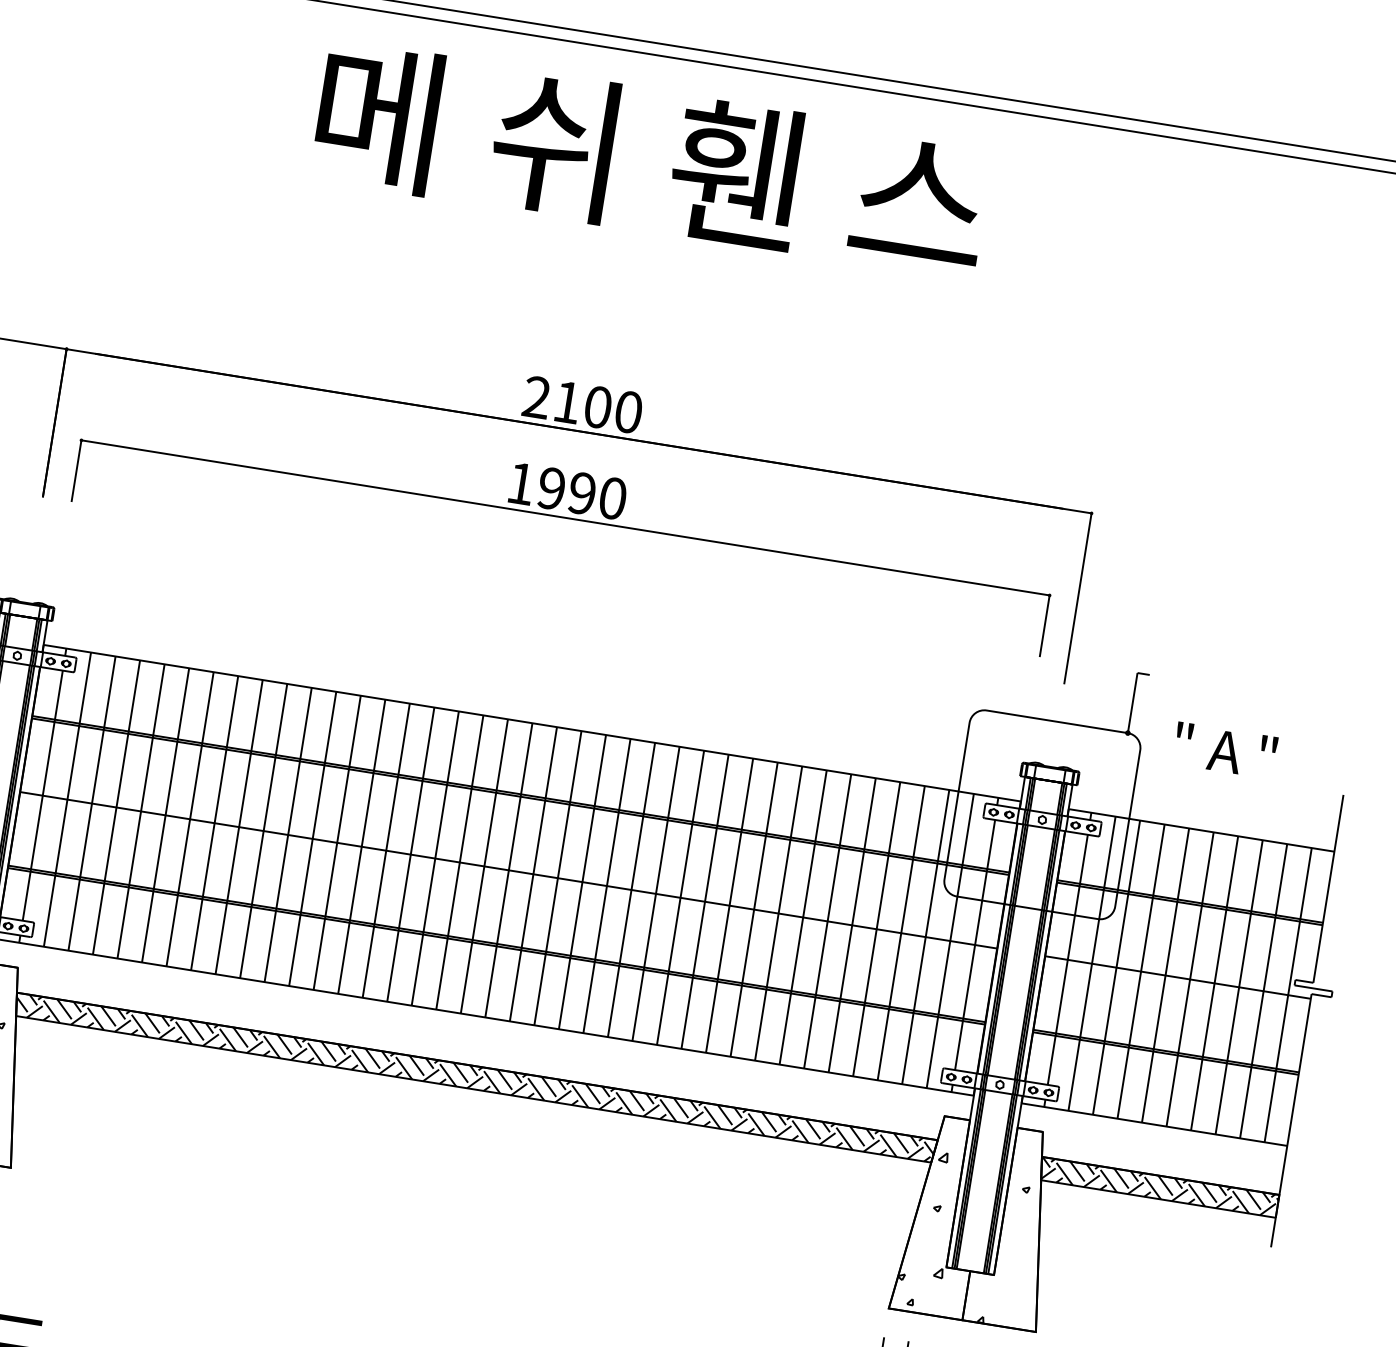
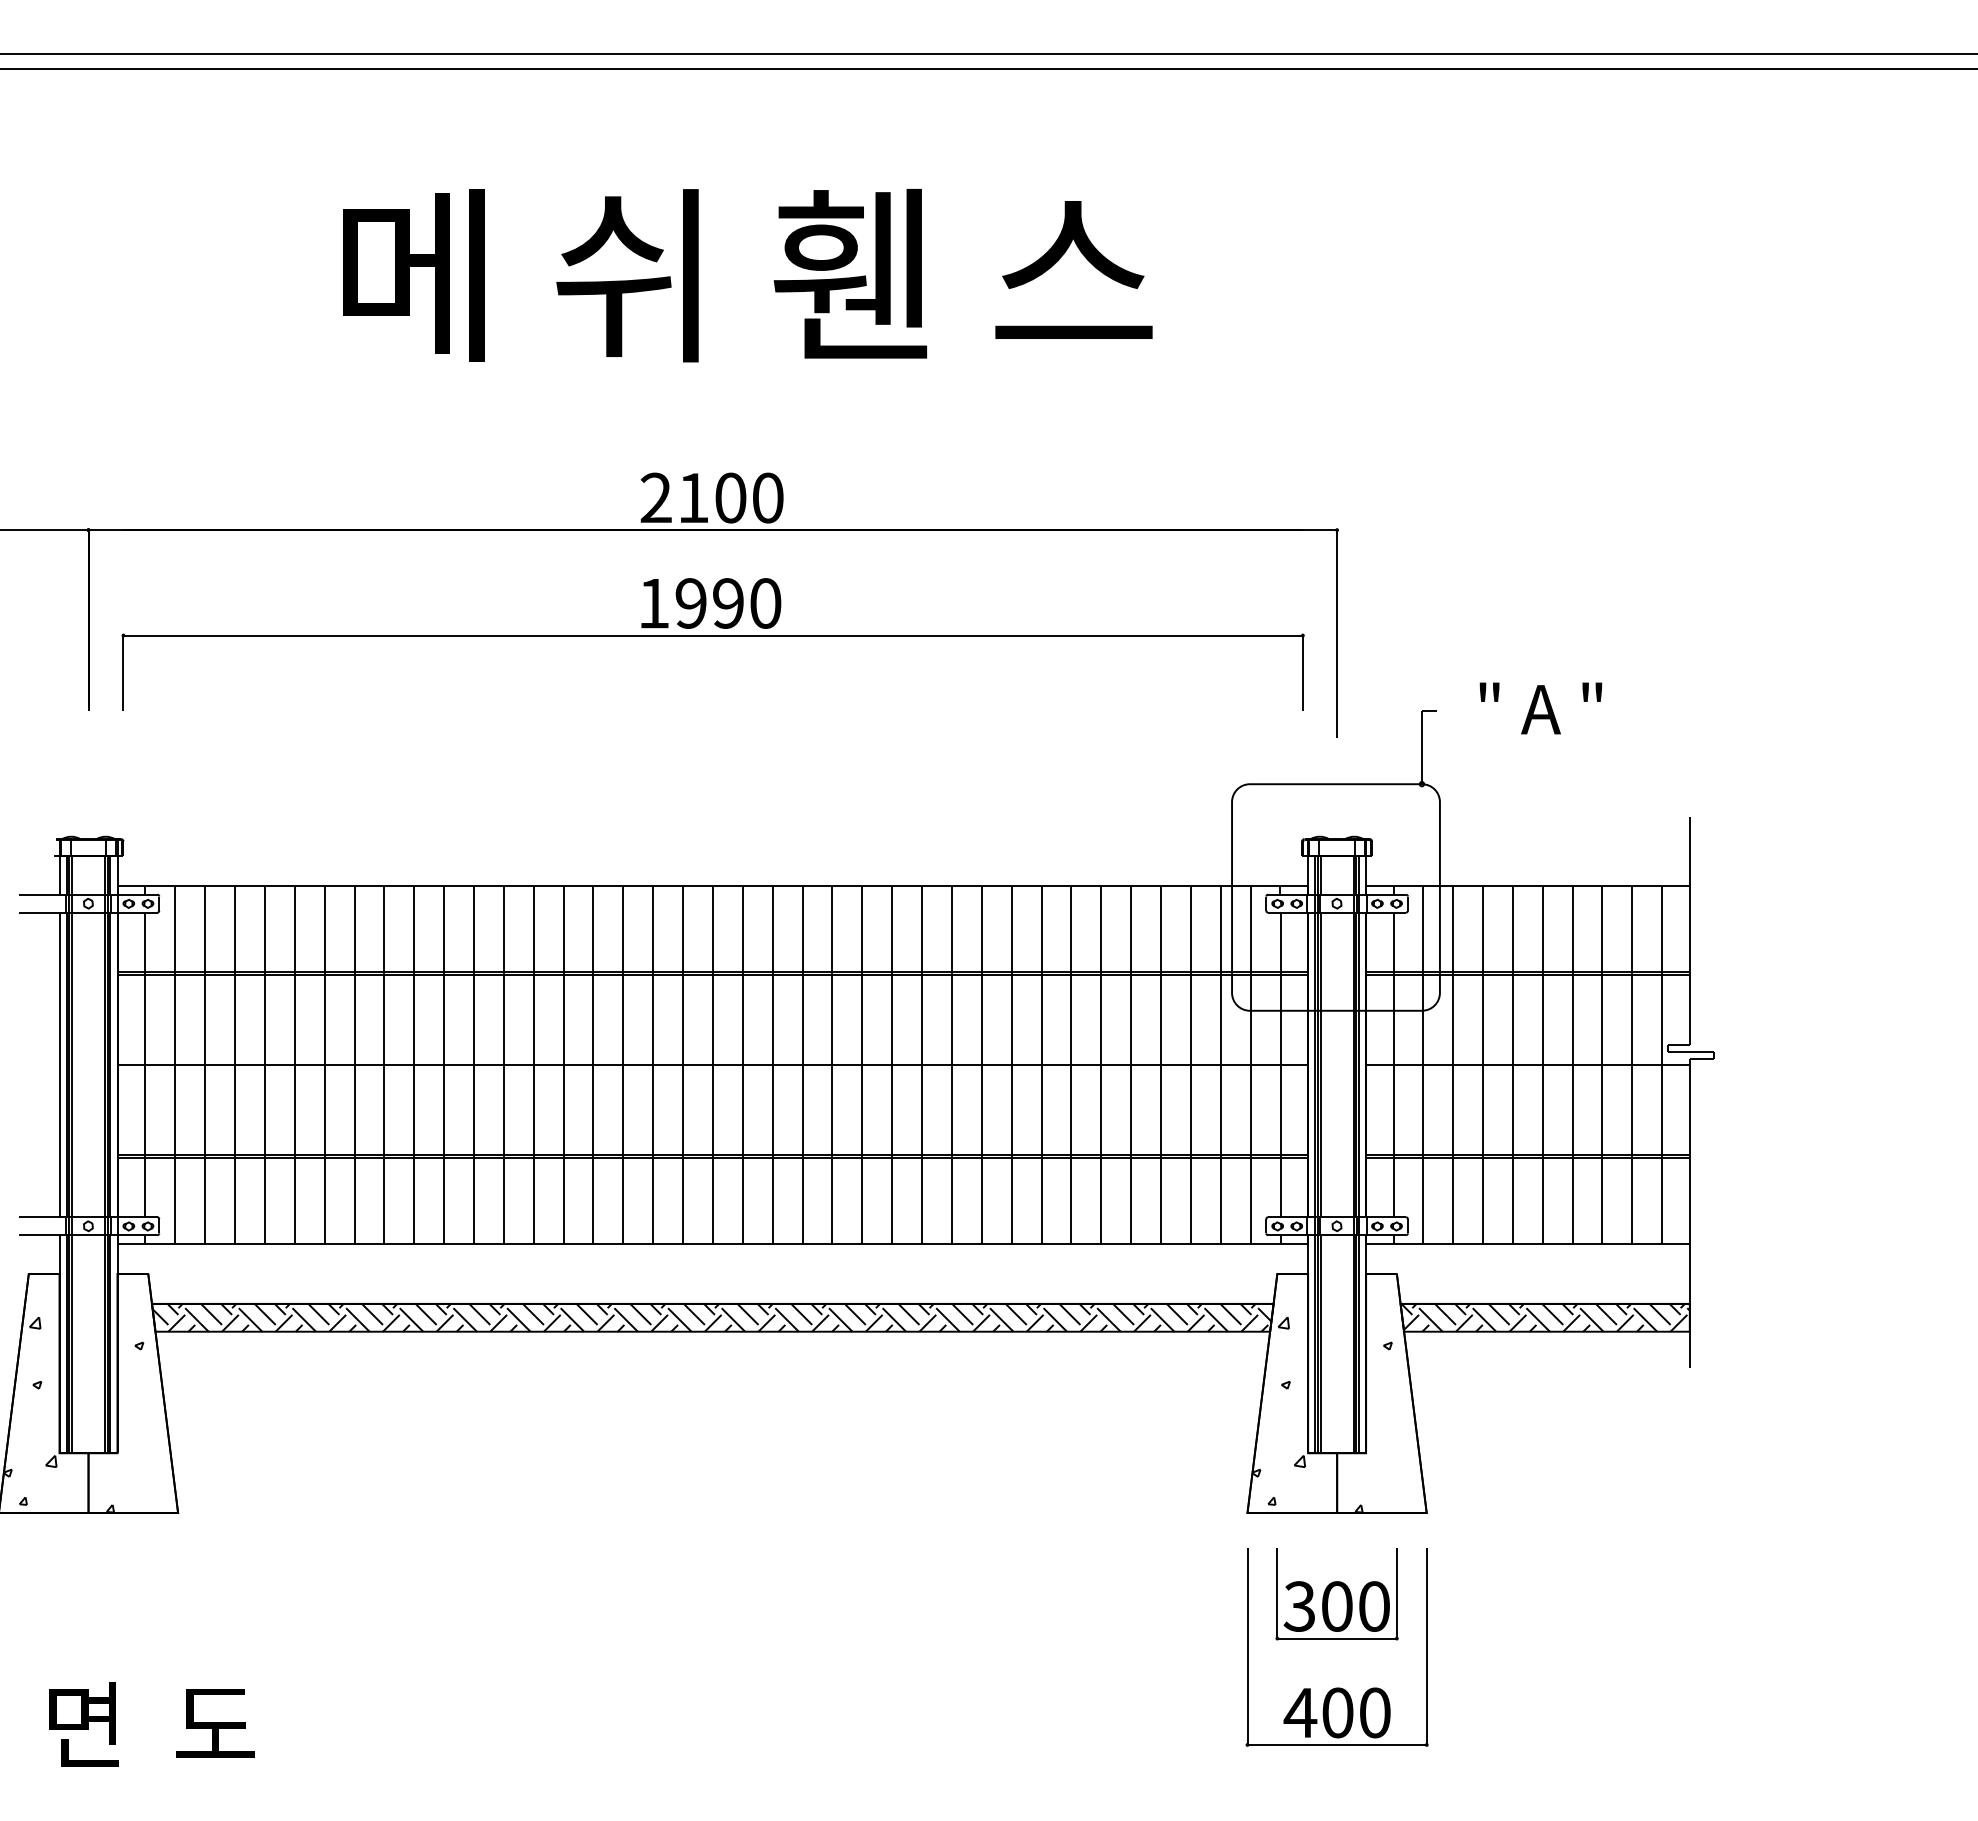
text: (651, 161) -> (747, 275), moved
text: (1224, 750) -> (1540, 708), moved

